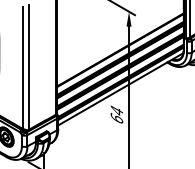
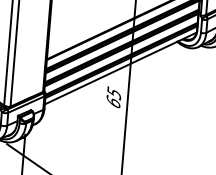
text: (116, 110) -> (113, 92), 64 -> 65

